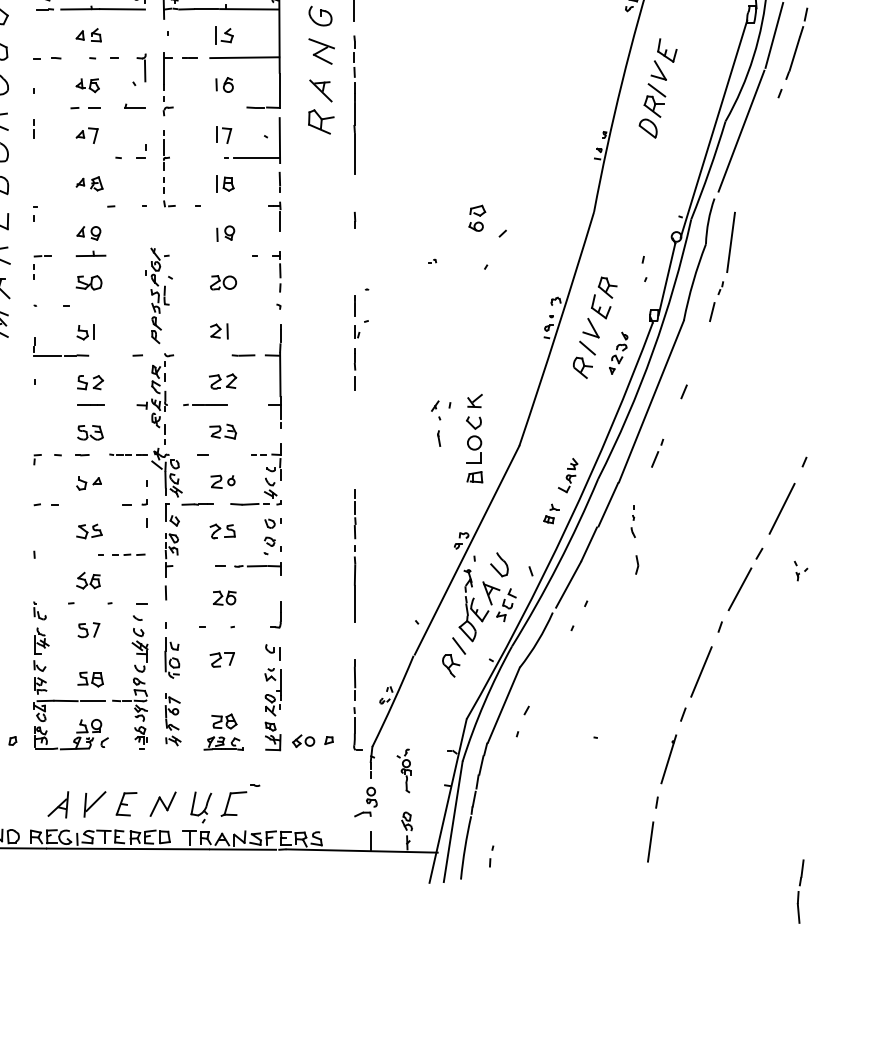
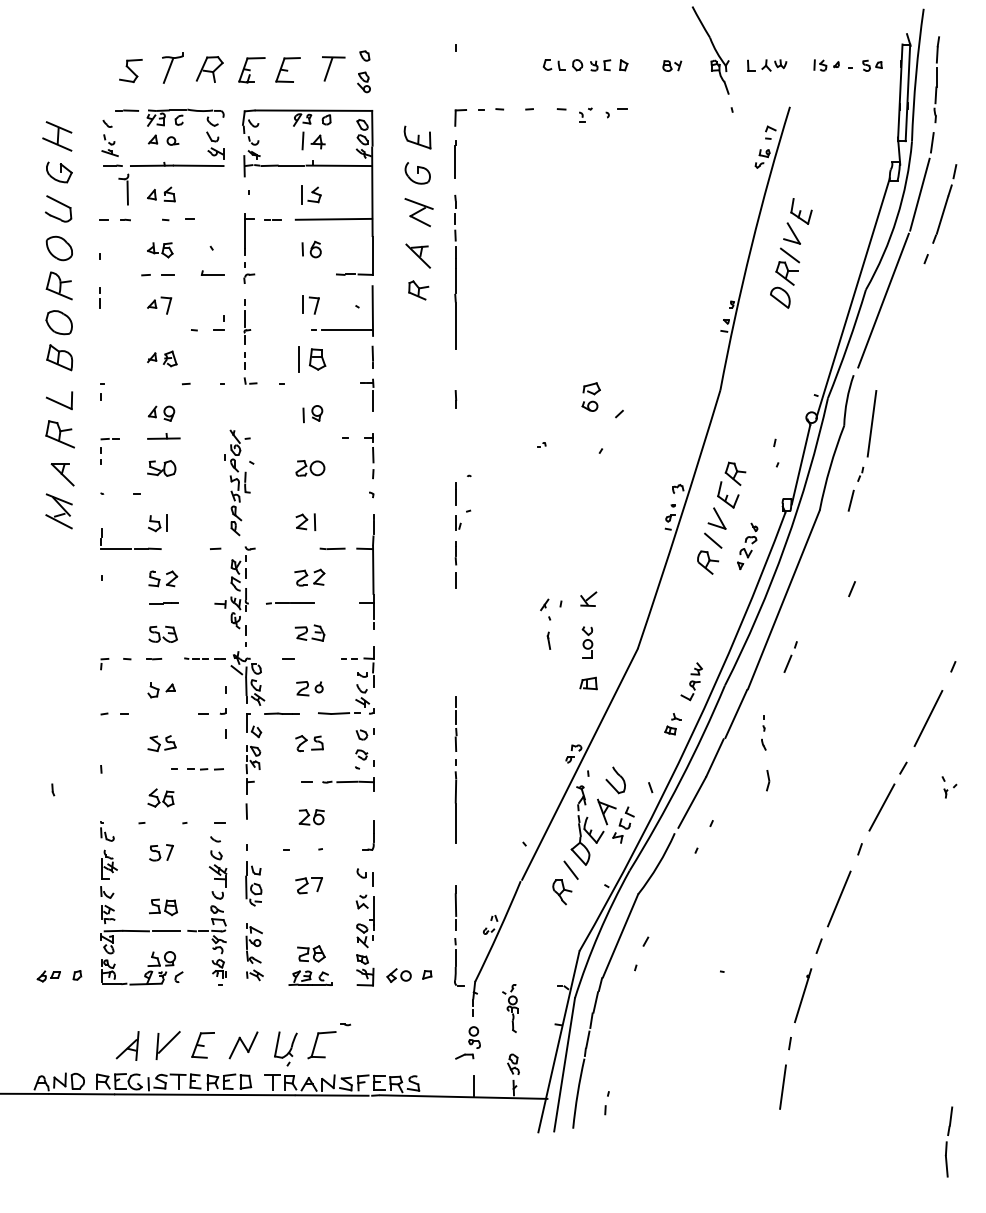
part: (141, 67) -> (123, 189), moved
part: (321, 122) -> (418, 290), size x0.7
part: (225, 183) -> (312, 358), size x1.4
line: (683, 392) -> (851, 589), moved
part: (473, 440) -> (587, 642), size x0.6

